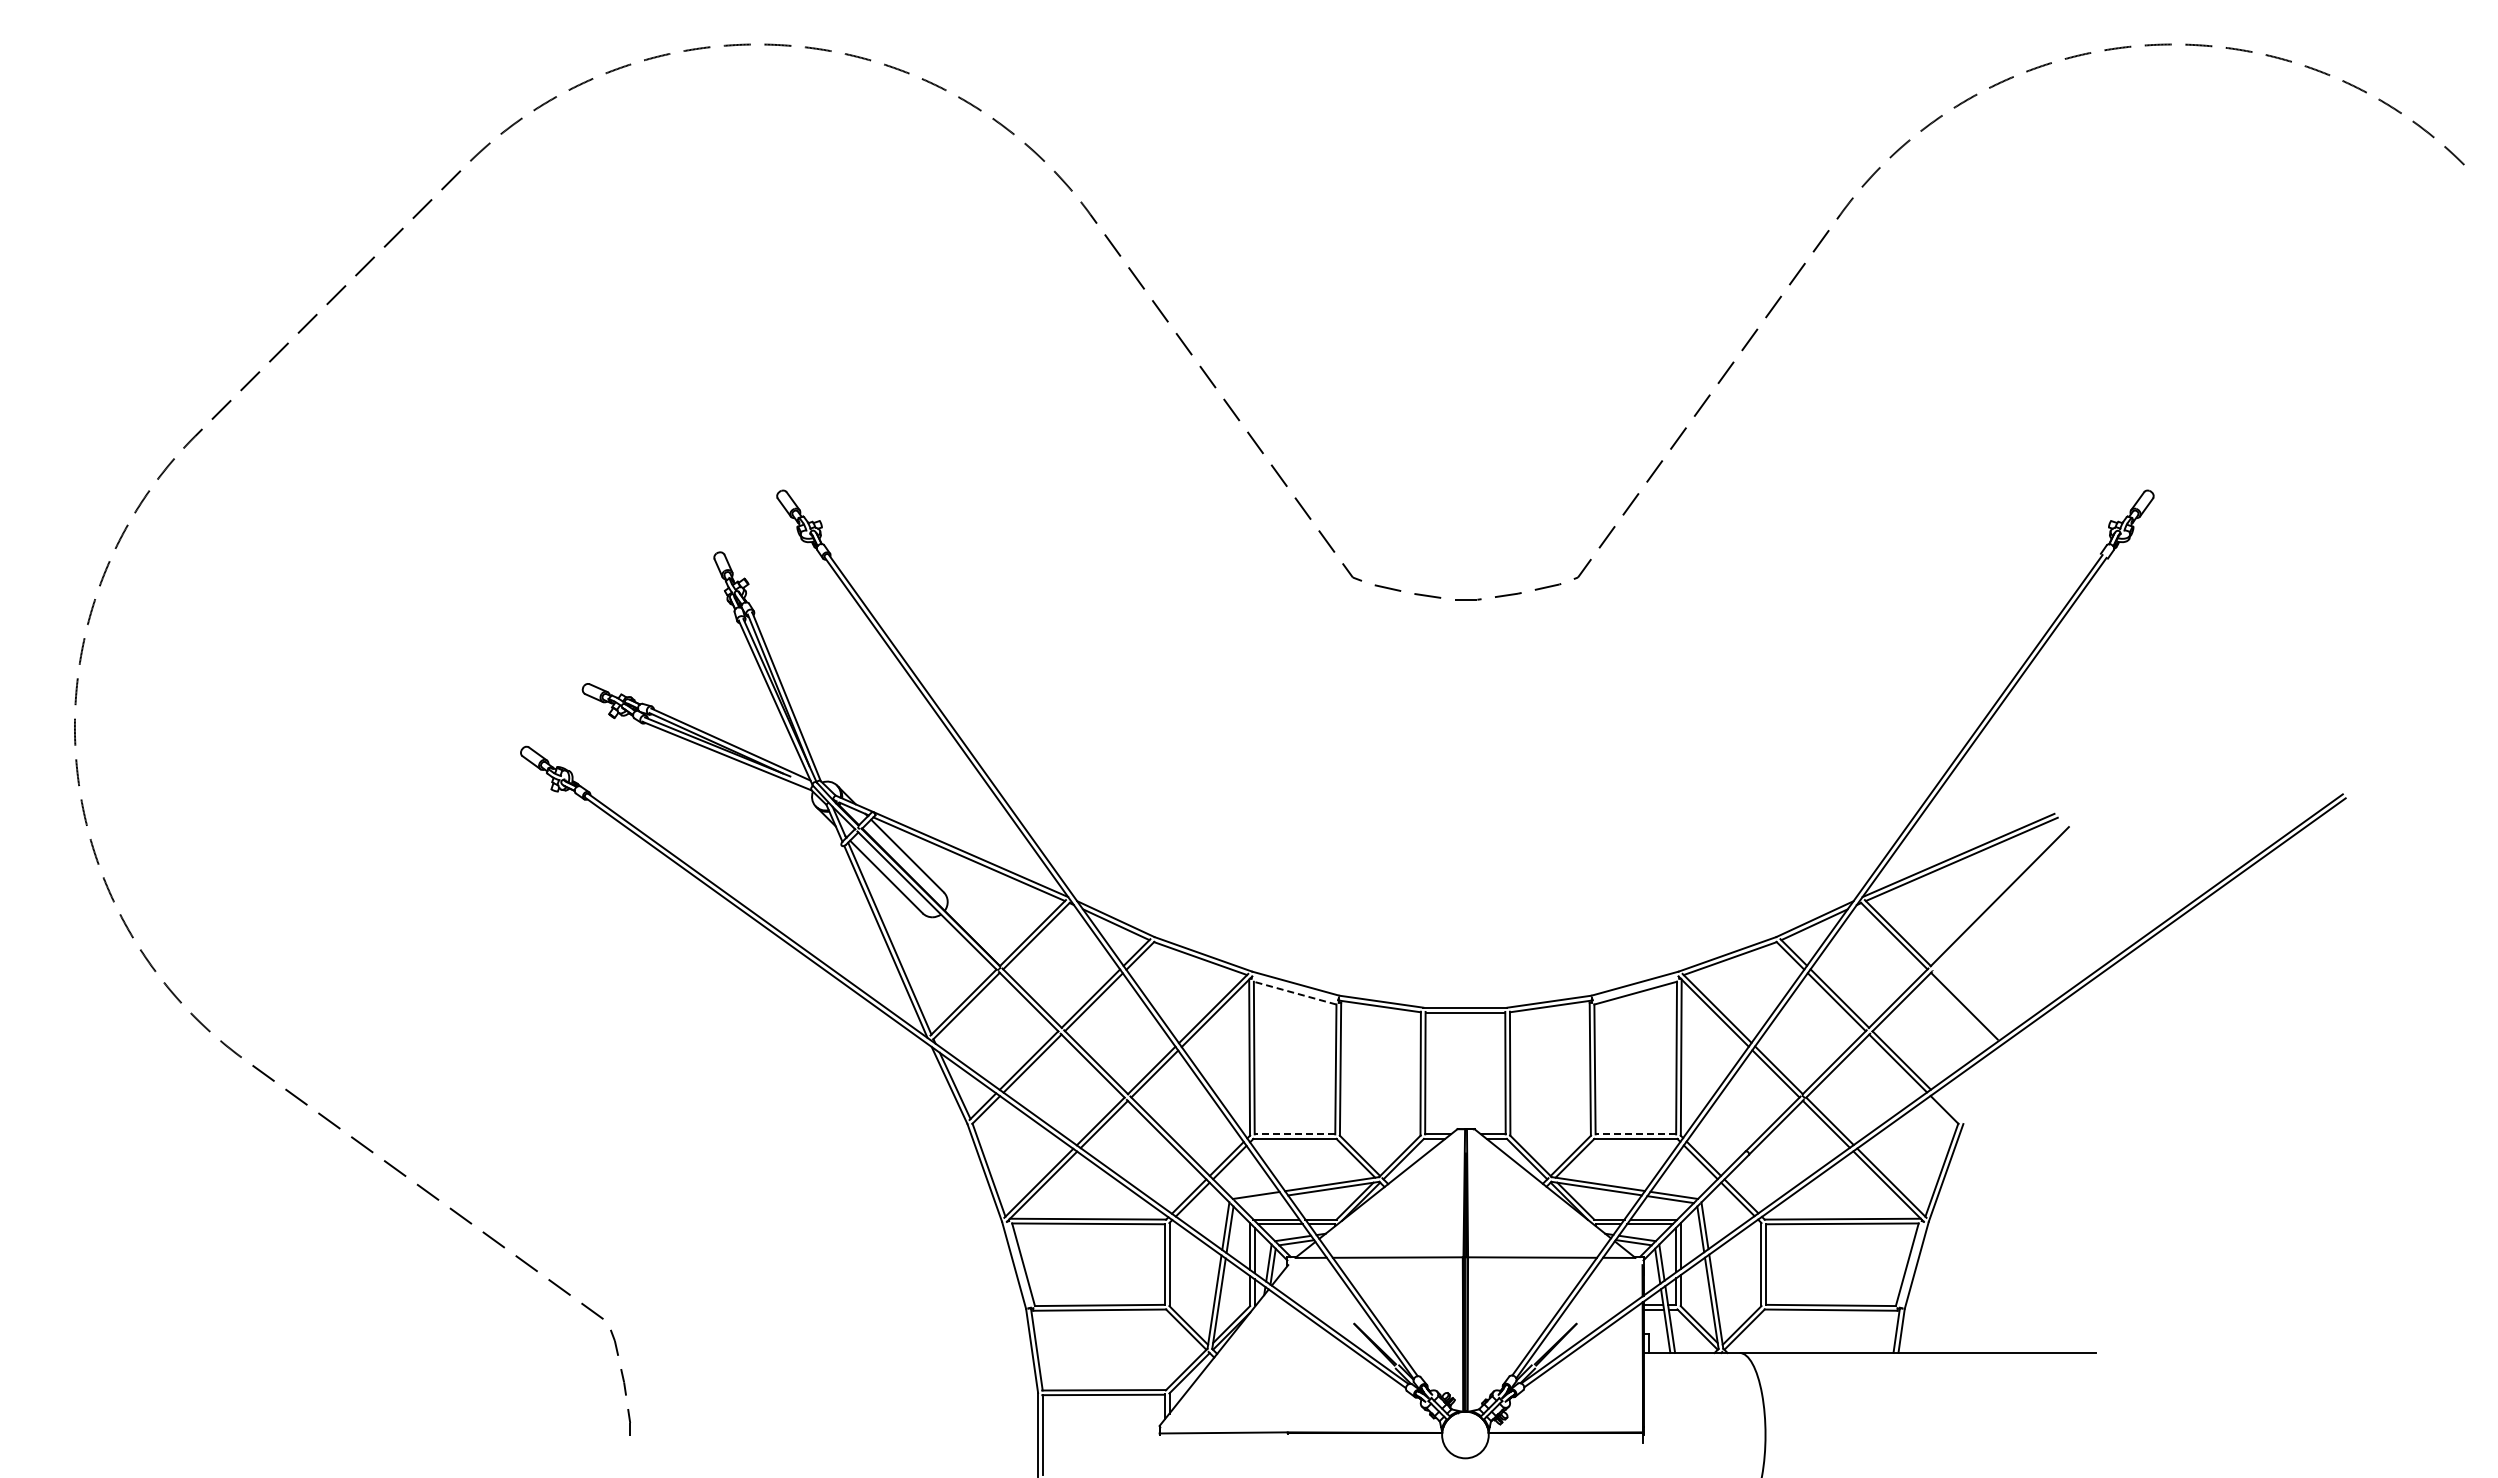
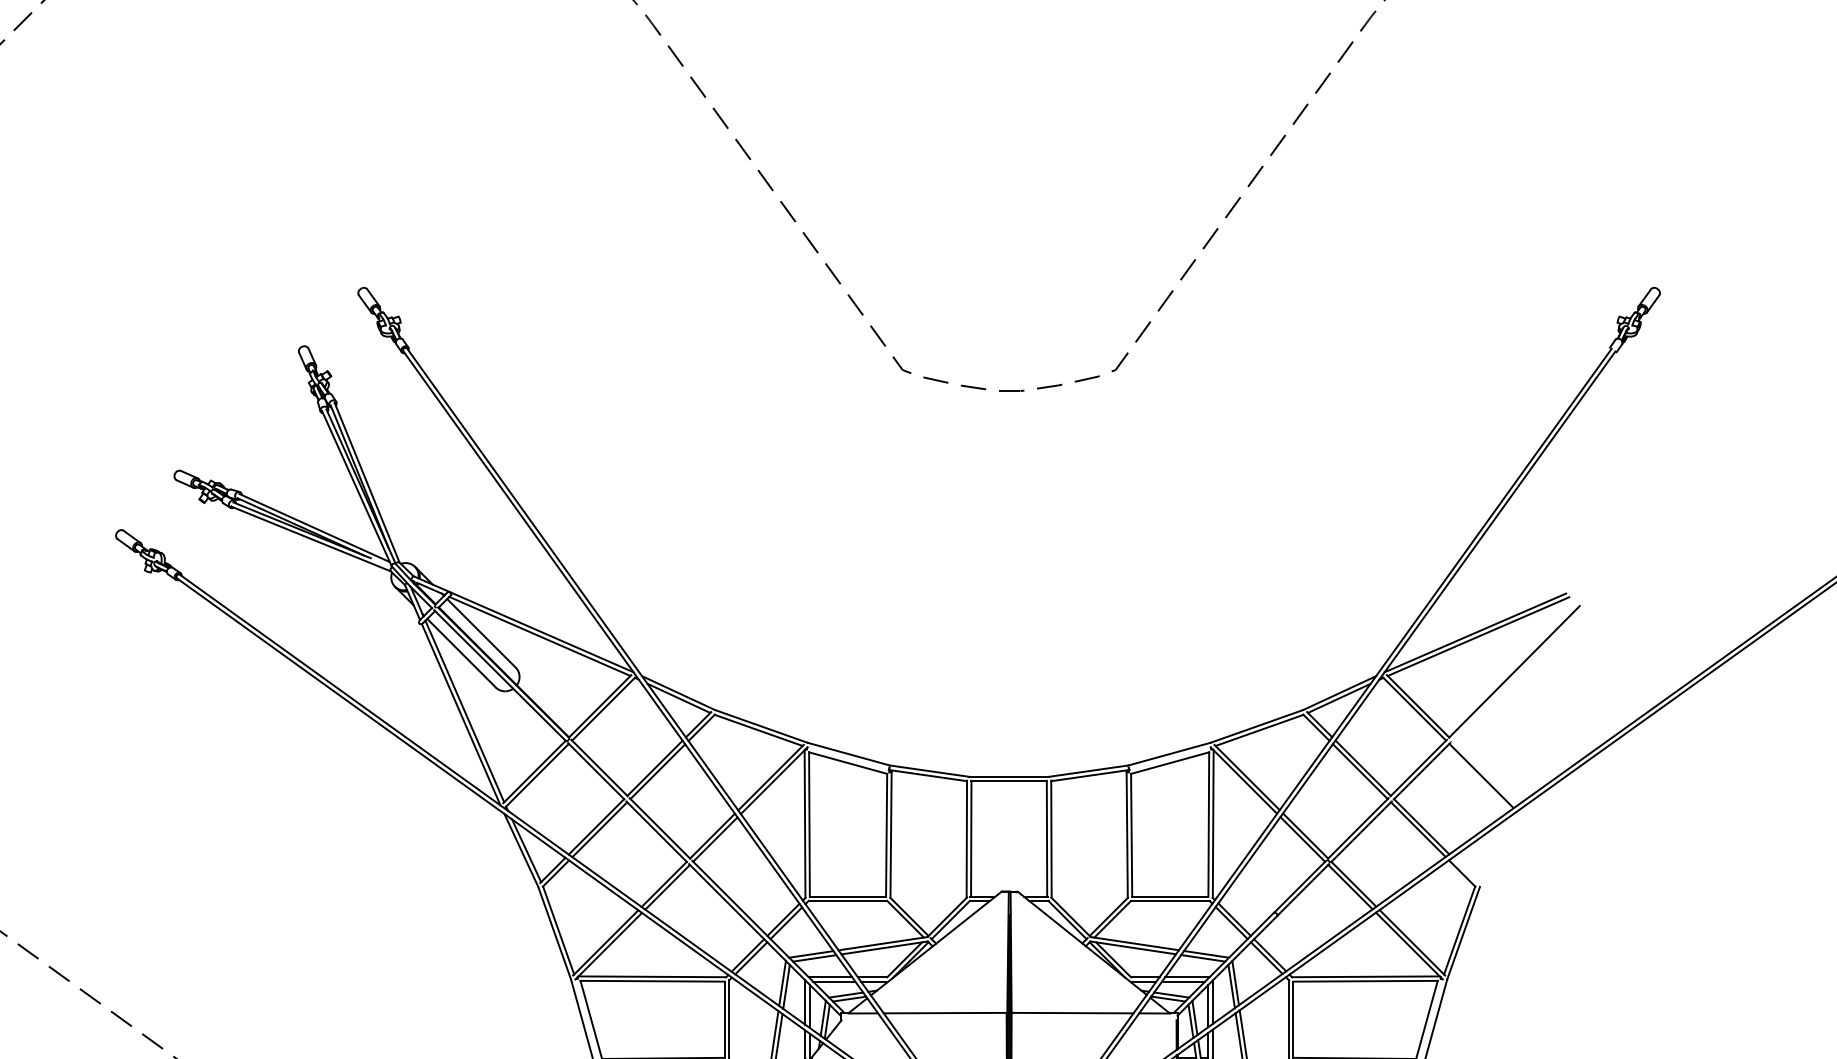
line: (1295, 993) -> (848, 763), dashed -> solid
line: (1294, 1134) -> (847, 896), dashed -> solid
line: (1635, 1134) -> (1169, 896), dashed -> solid
line: (1259, 1199) -> (814, 958), added

